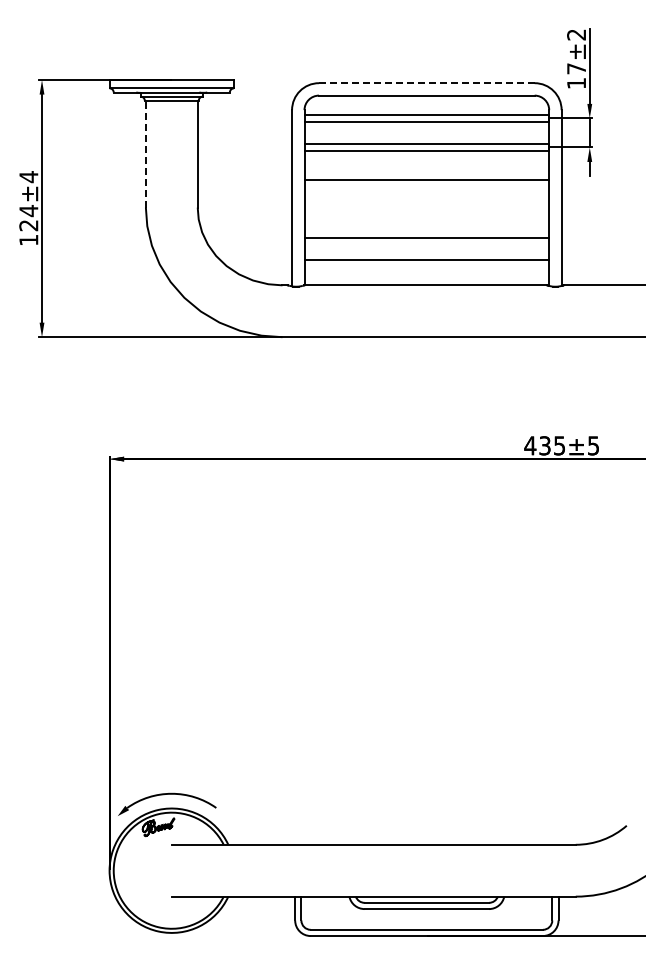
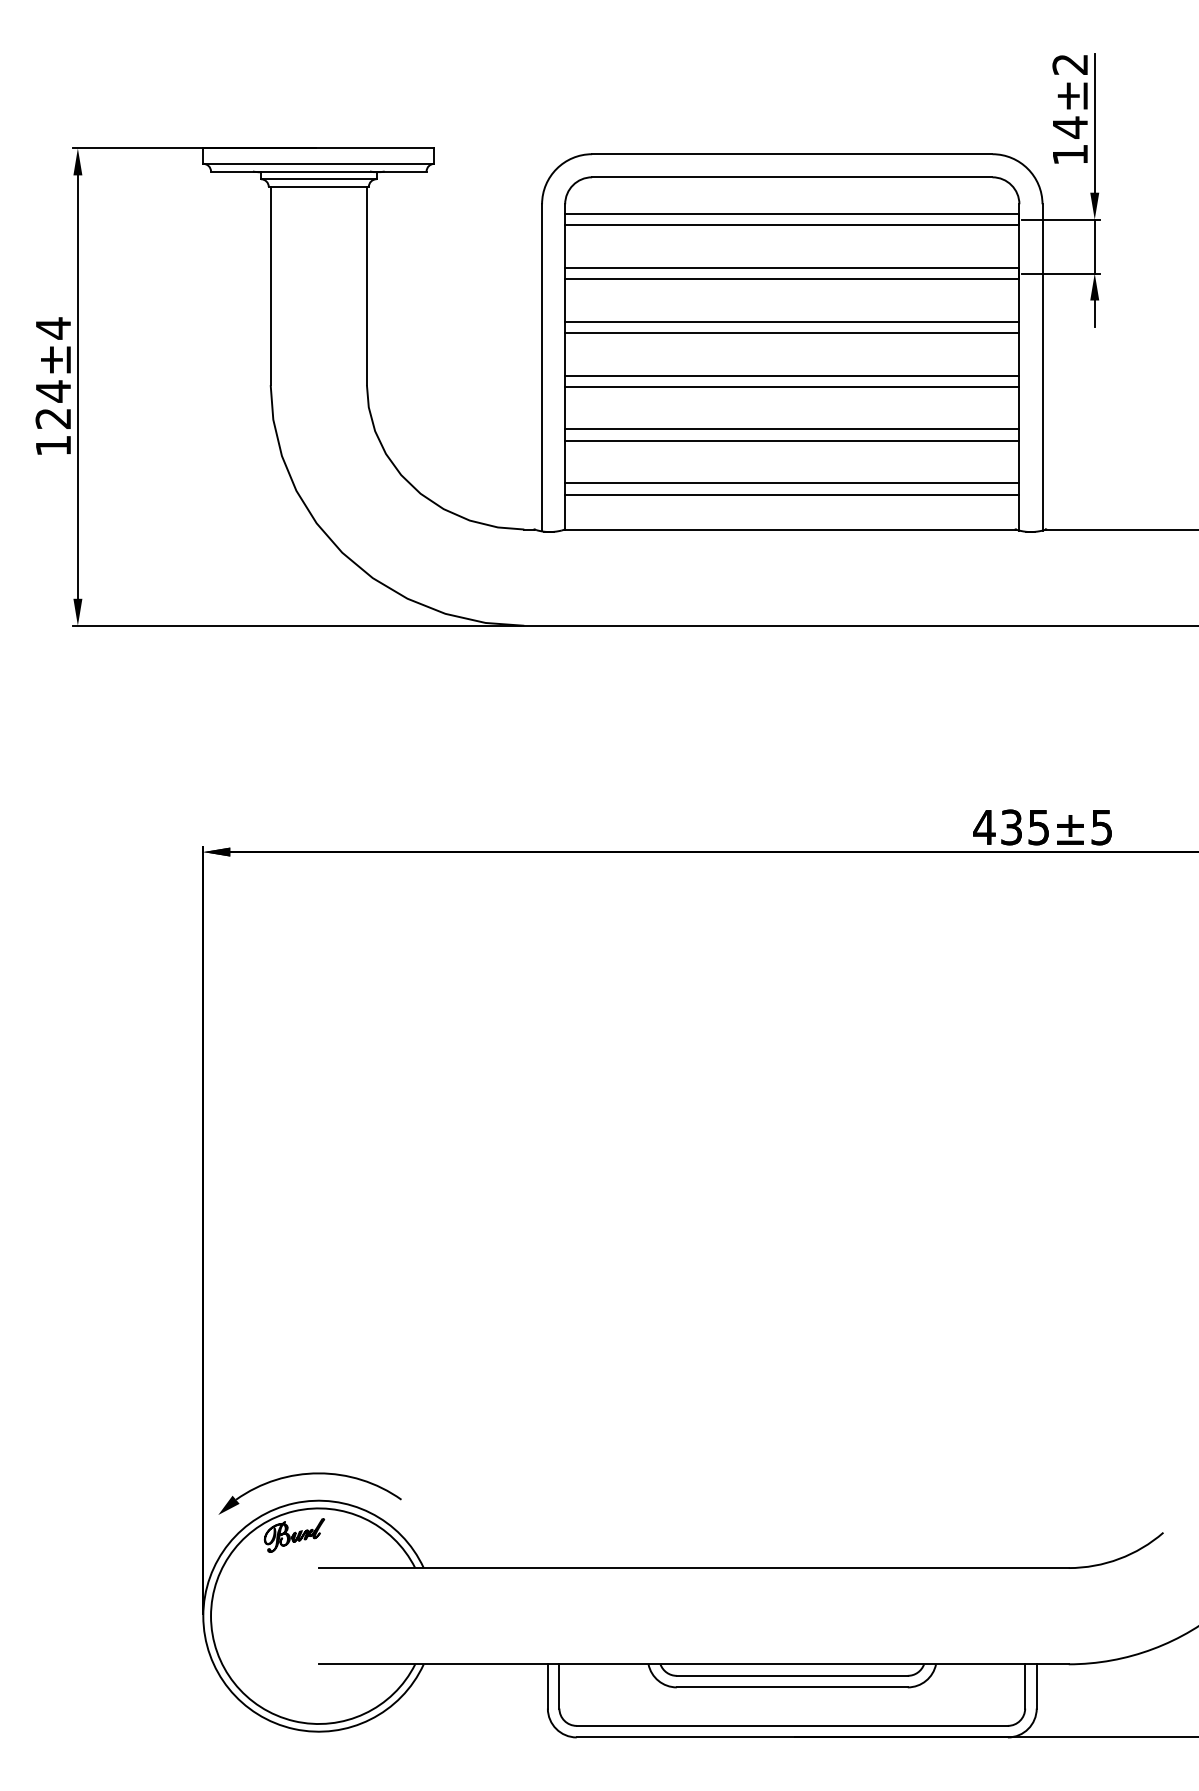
text: (576, 68) -> (1070, 126), 17±2 -> 14±2
line: (426, 83) -> (791, 154), dashed -> solid
line: (145, 153) -> (269, 284), dashed -> solid
line: (426, 173) -> (791, 321), added
line: (426, 202) -> (791, 375), added
line: (426, 208) -> (791, 386), added
line: (426, 231) -> (791, 429), added
line: (426, 266) -> (791, 494), added

